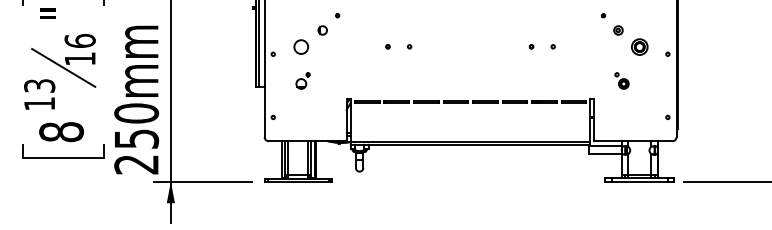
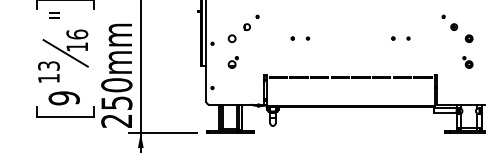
circle: (301, 46) -> (232, 38), size x0.71
part: (639, 46) -> (468, 38), size x0.62
part: (621, 80) -> (467, 62), moved
text: (61, 132) -> (64, 98), 8 -> 9

